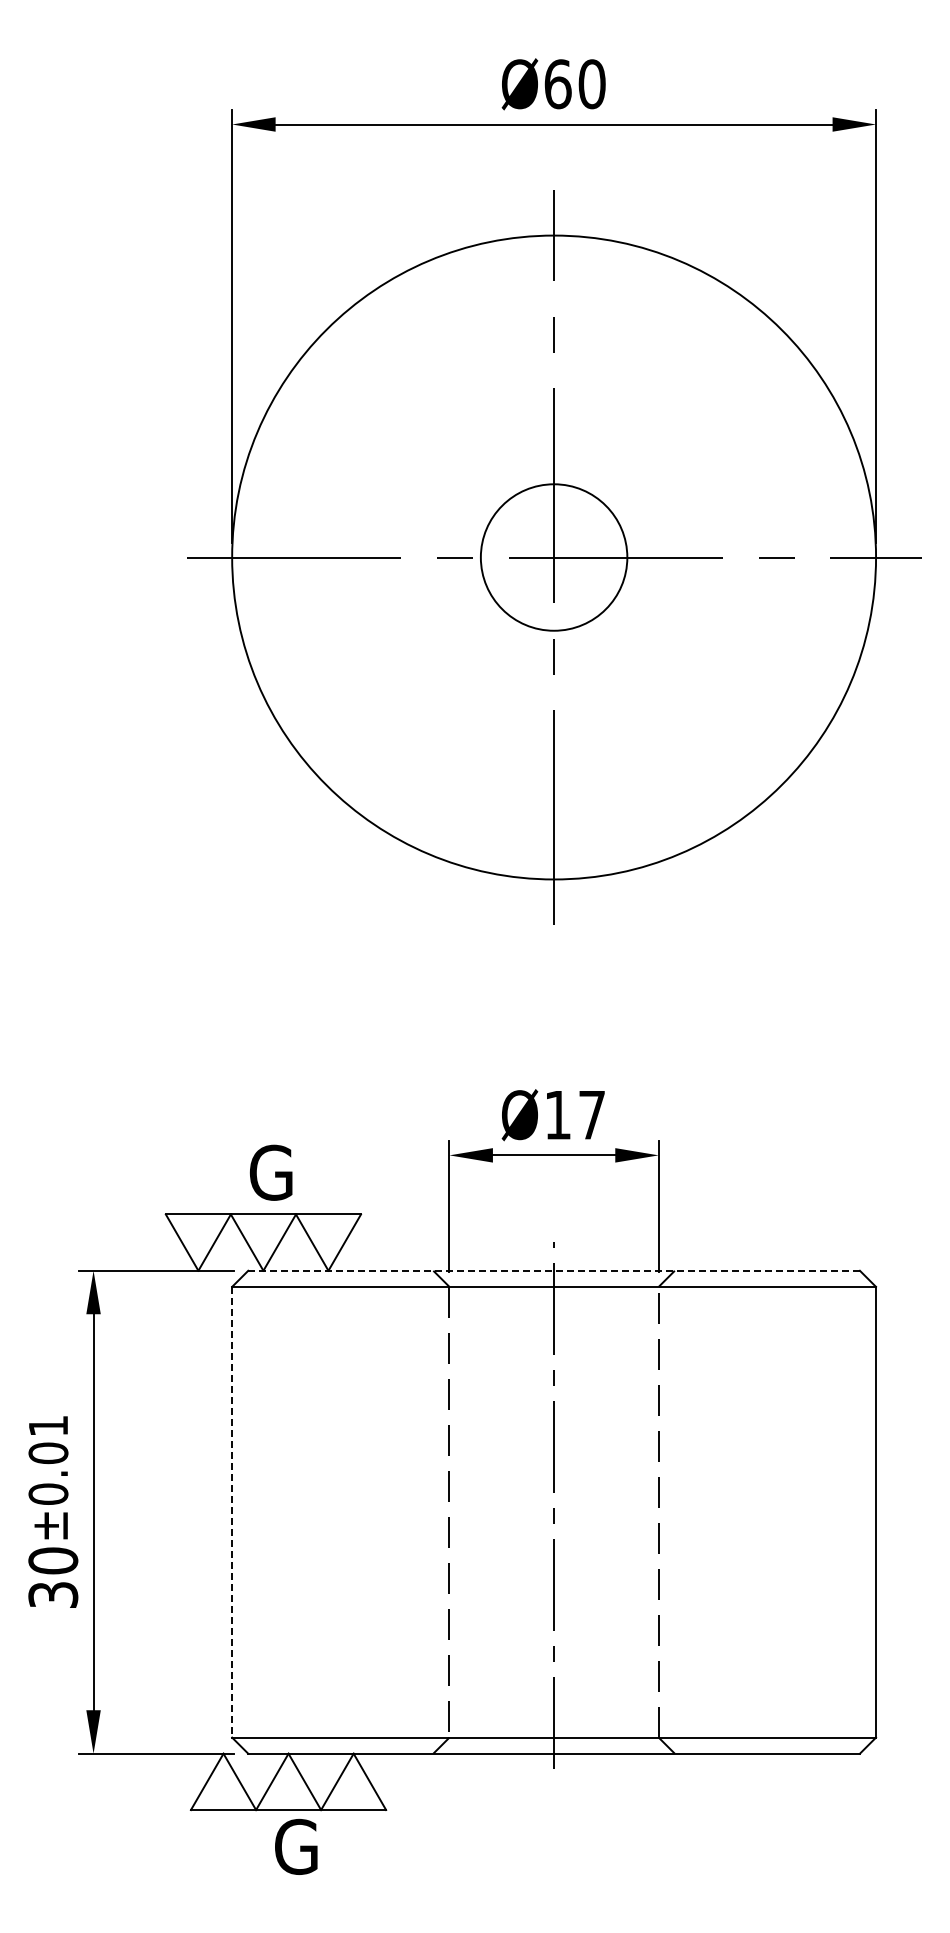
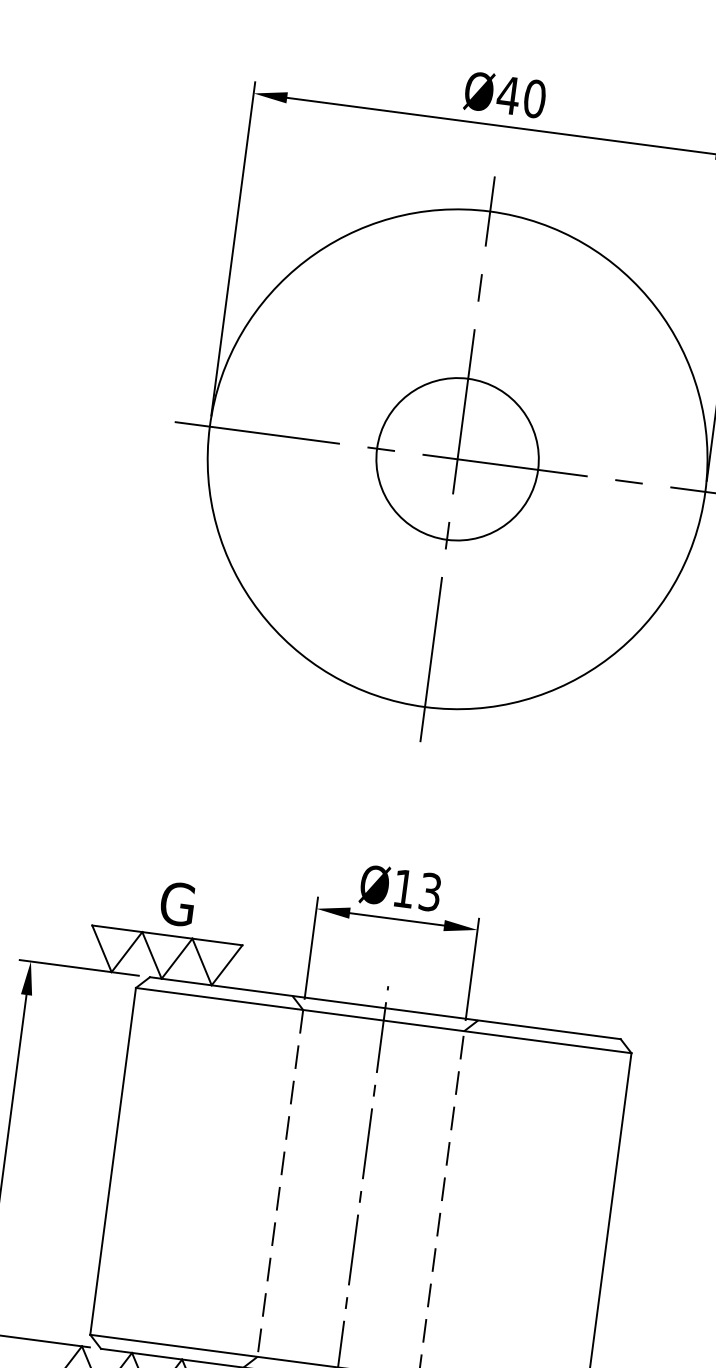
text: (557, 84) -> (508, 95), Ø60 -> Ø40
circle: (553, 557) -> (457, 459), size x1.43
text: (591, 1115) -> (429, 892), Ø17 -> Ø13
line: (554, 1270) -> (385, 1008), dashed -> solid
line: (232, 1512) -> (113, 1161), dashed -> solid

